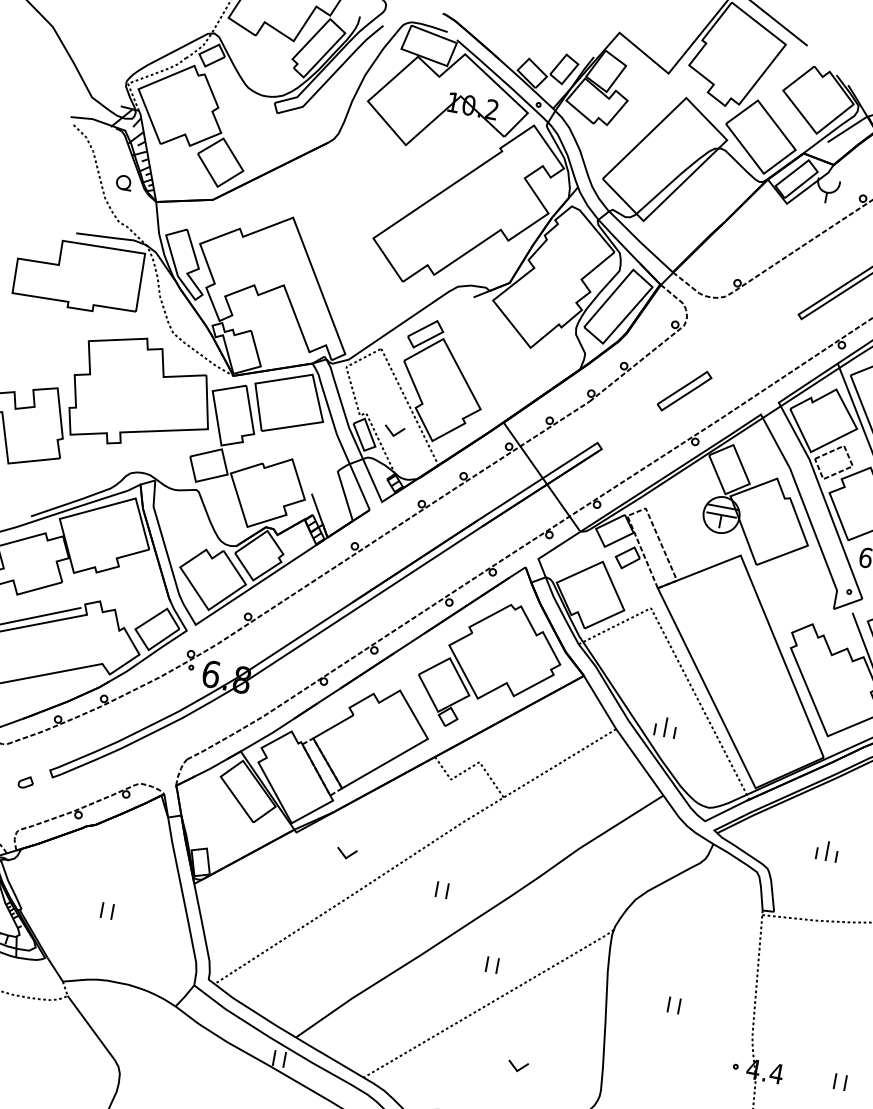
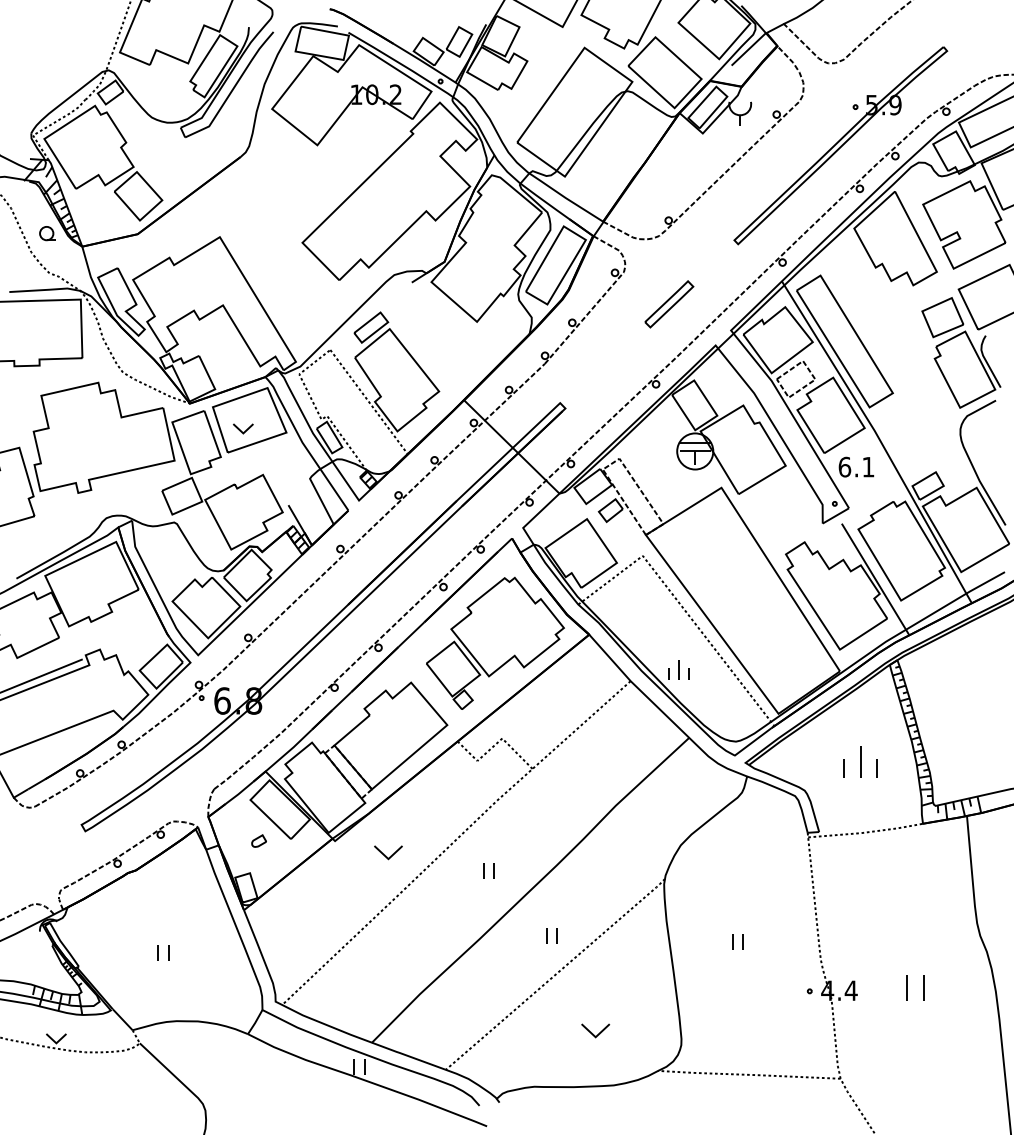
part: (684, 391) -> (669, 304), moved
part: (394, 431) -> (243, 428), moved
part: (25, 781) -> (258, 840), moved
part: (827, 850) -> (860, 762), size x1.6
part: (346, 853) -> (388, 852), size x1.4
part: (517, 1066) -> (595, 1030), size x1.4
part: (840, 1081) -> (915, 986), size x1.6

